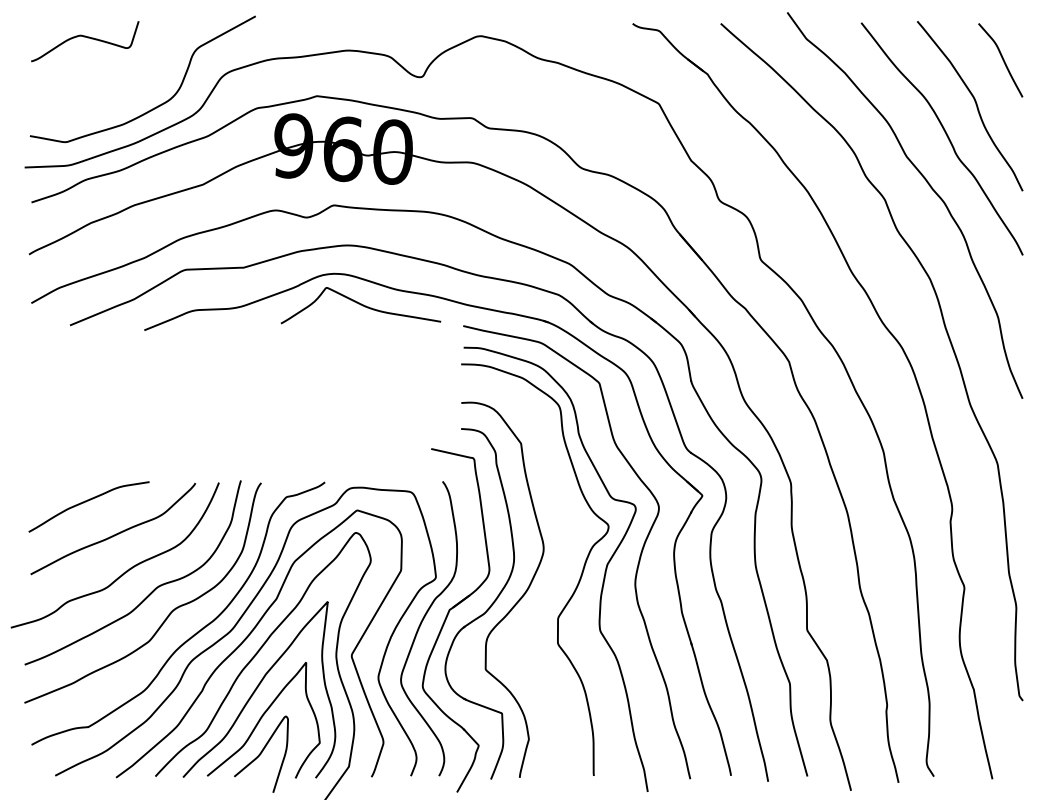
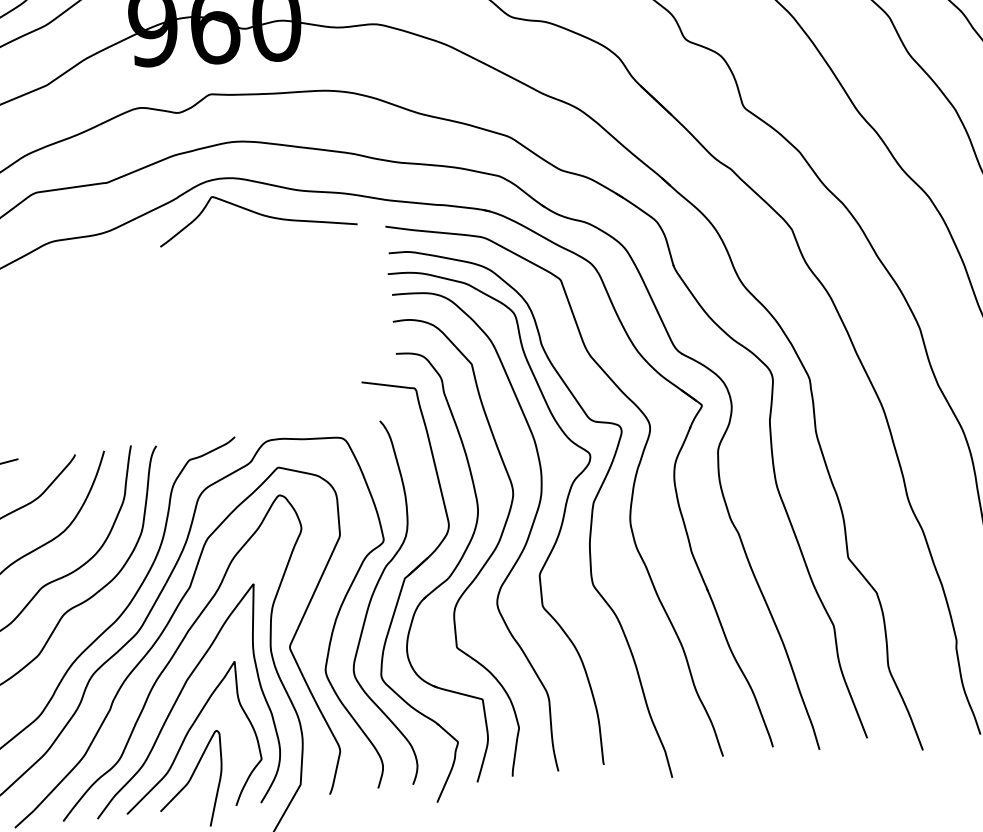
curve: (544, 598) -> (520, 552), added

